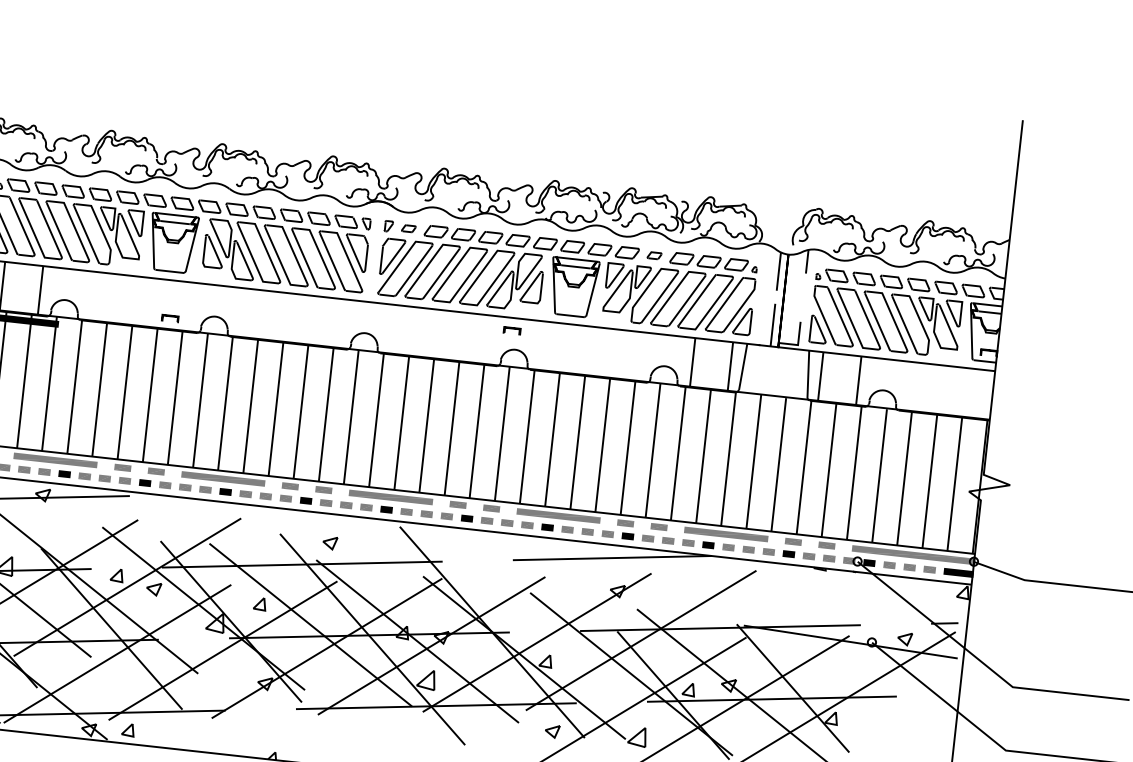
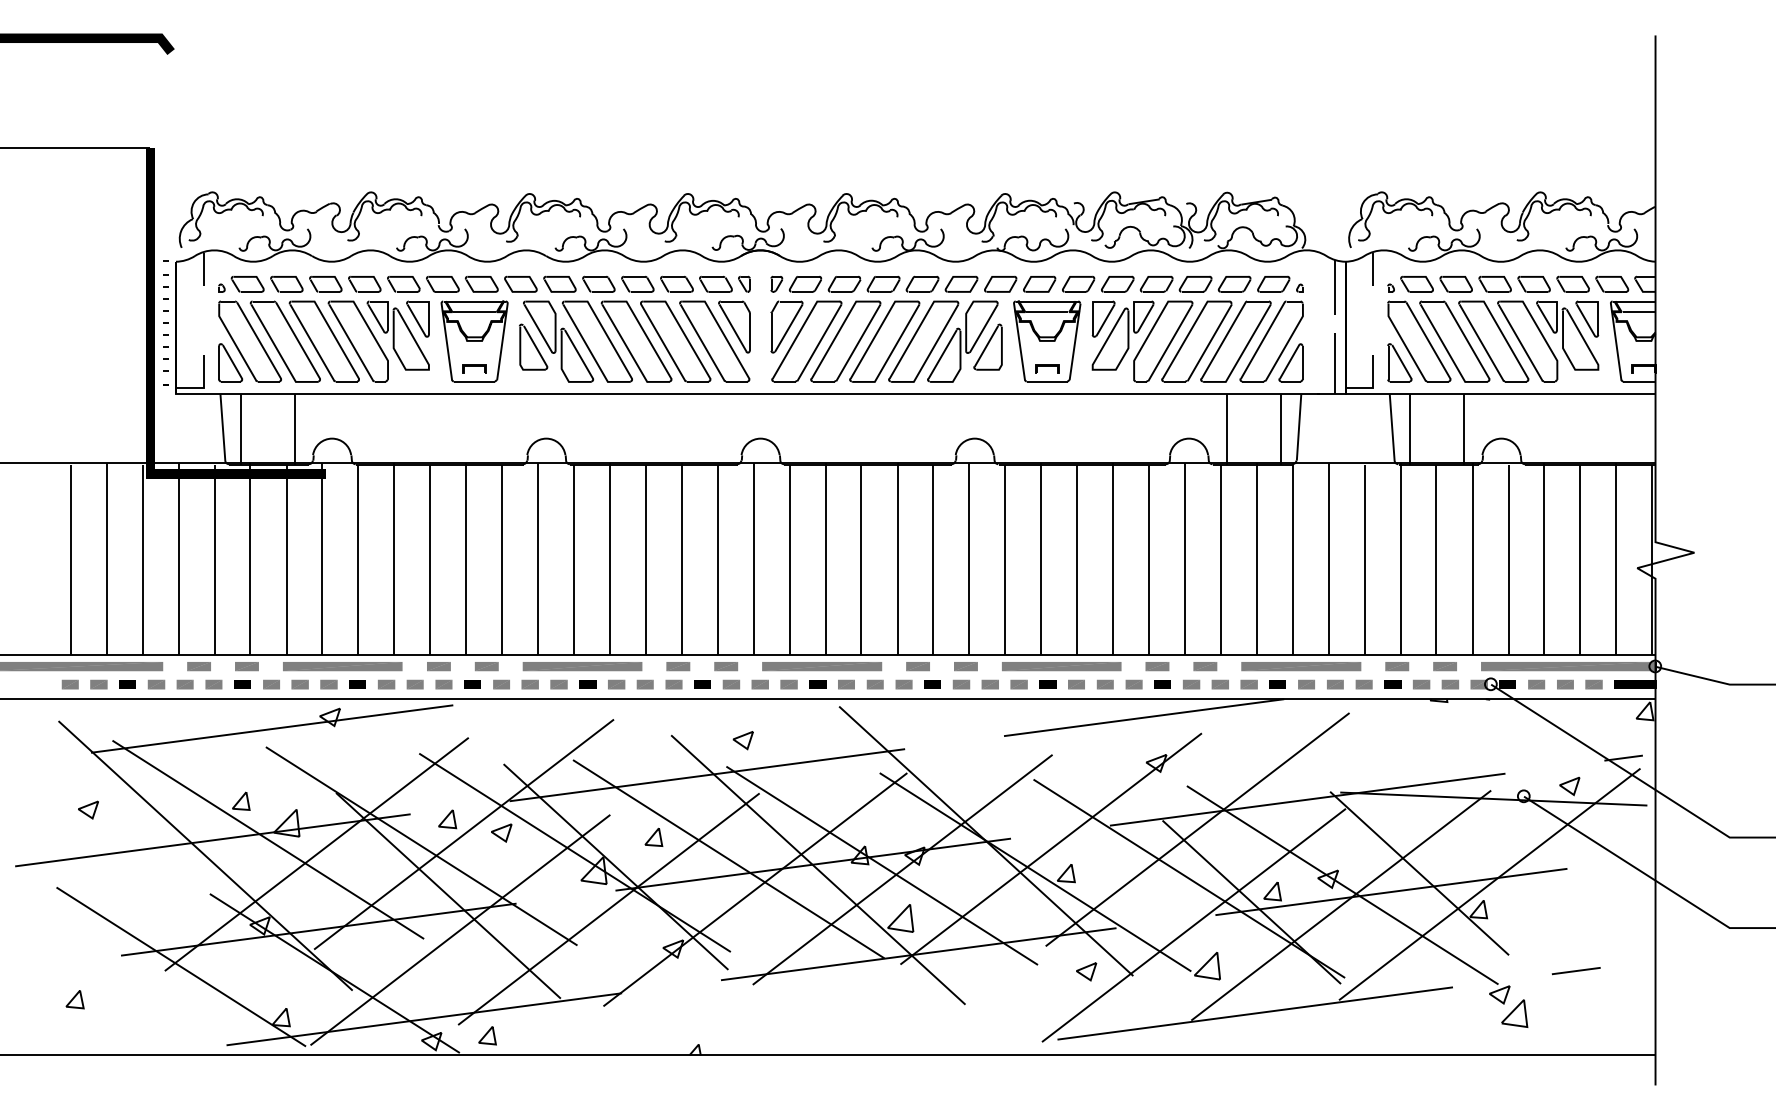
part: (408, 228) -> (805, 284), size x1.67
part: (654, 255) -> (1156, 283), size x1.67
part: (170, 317) -> (474, 368), moved
part: (512, 330) -> (1047, 368), moved

